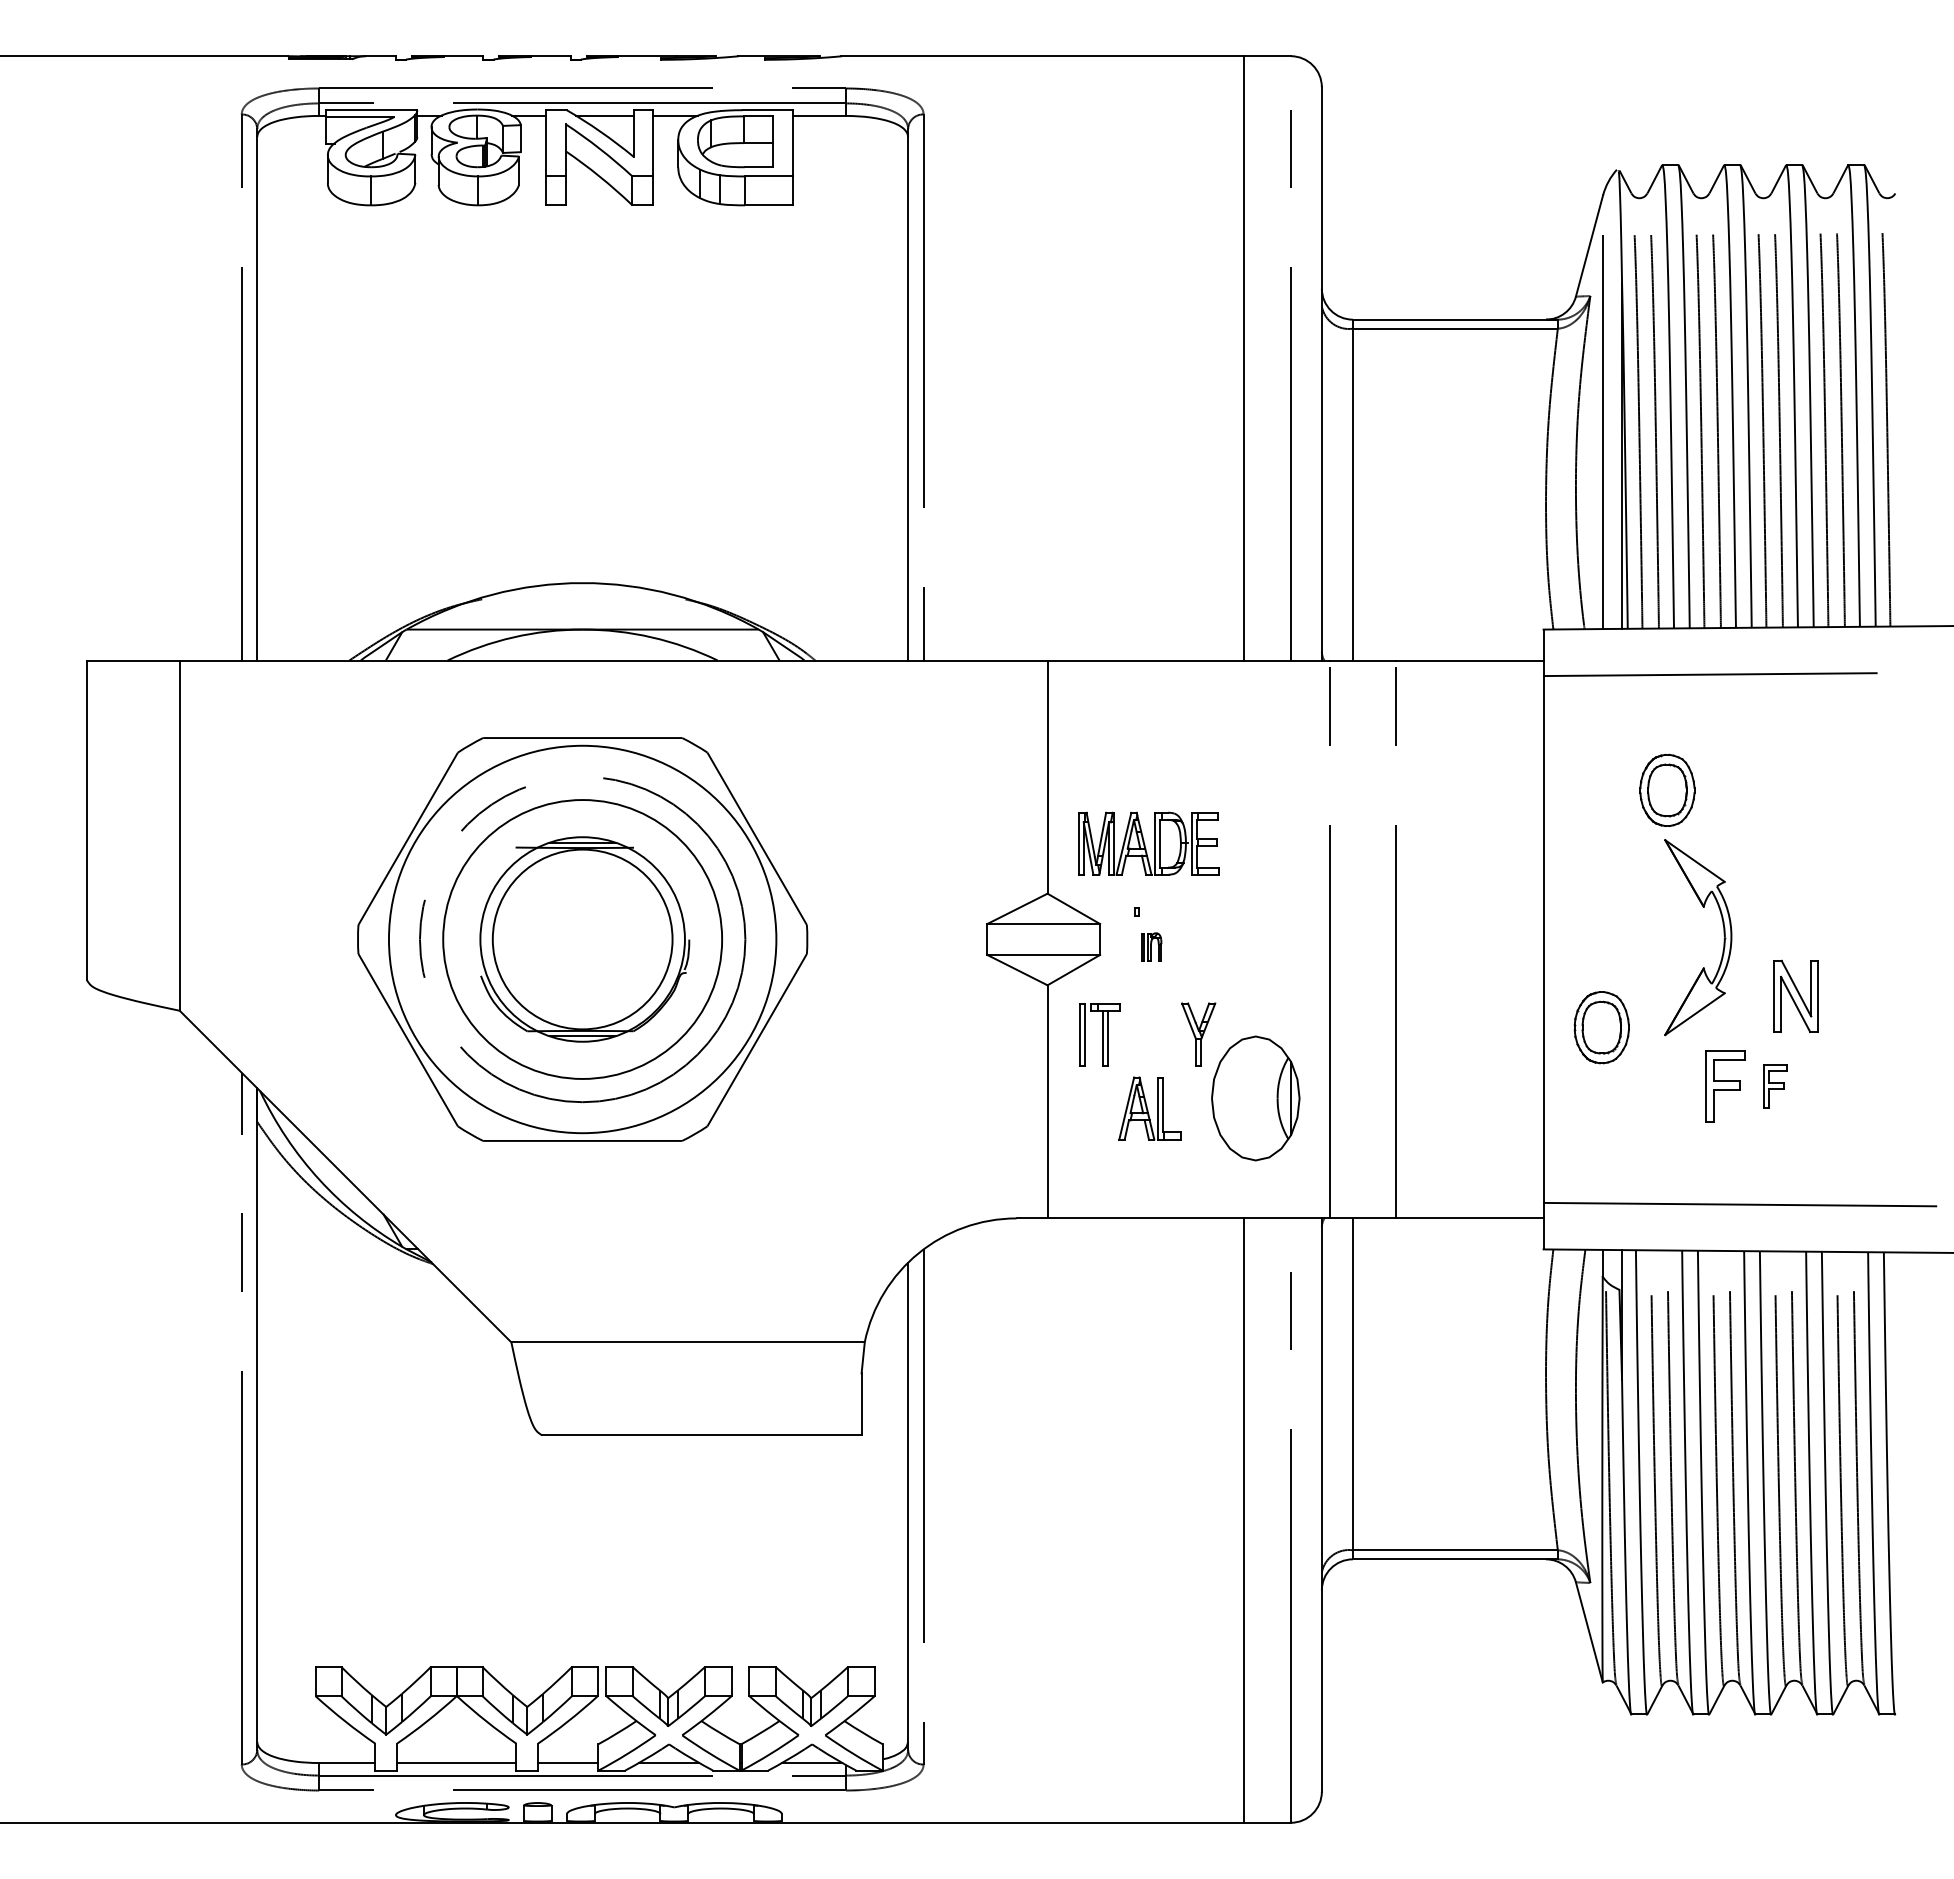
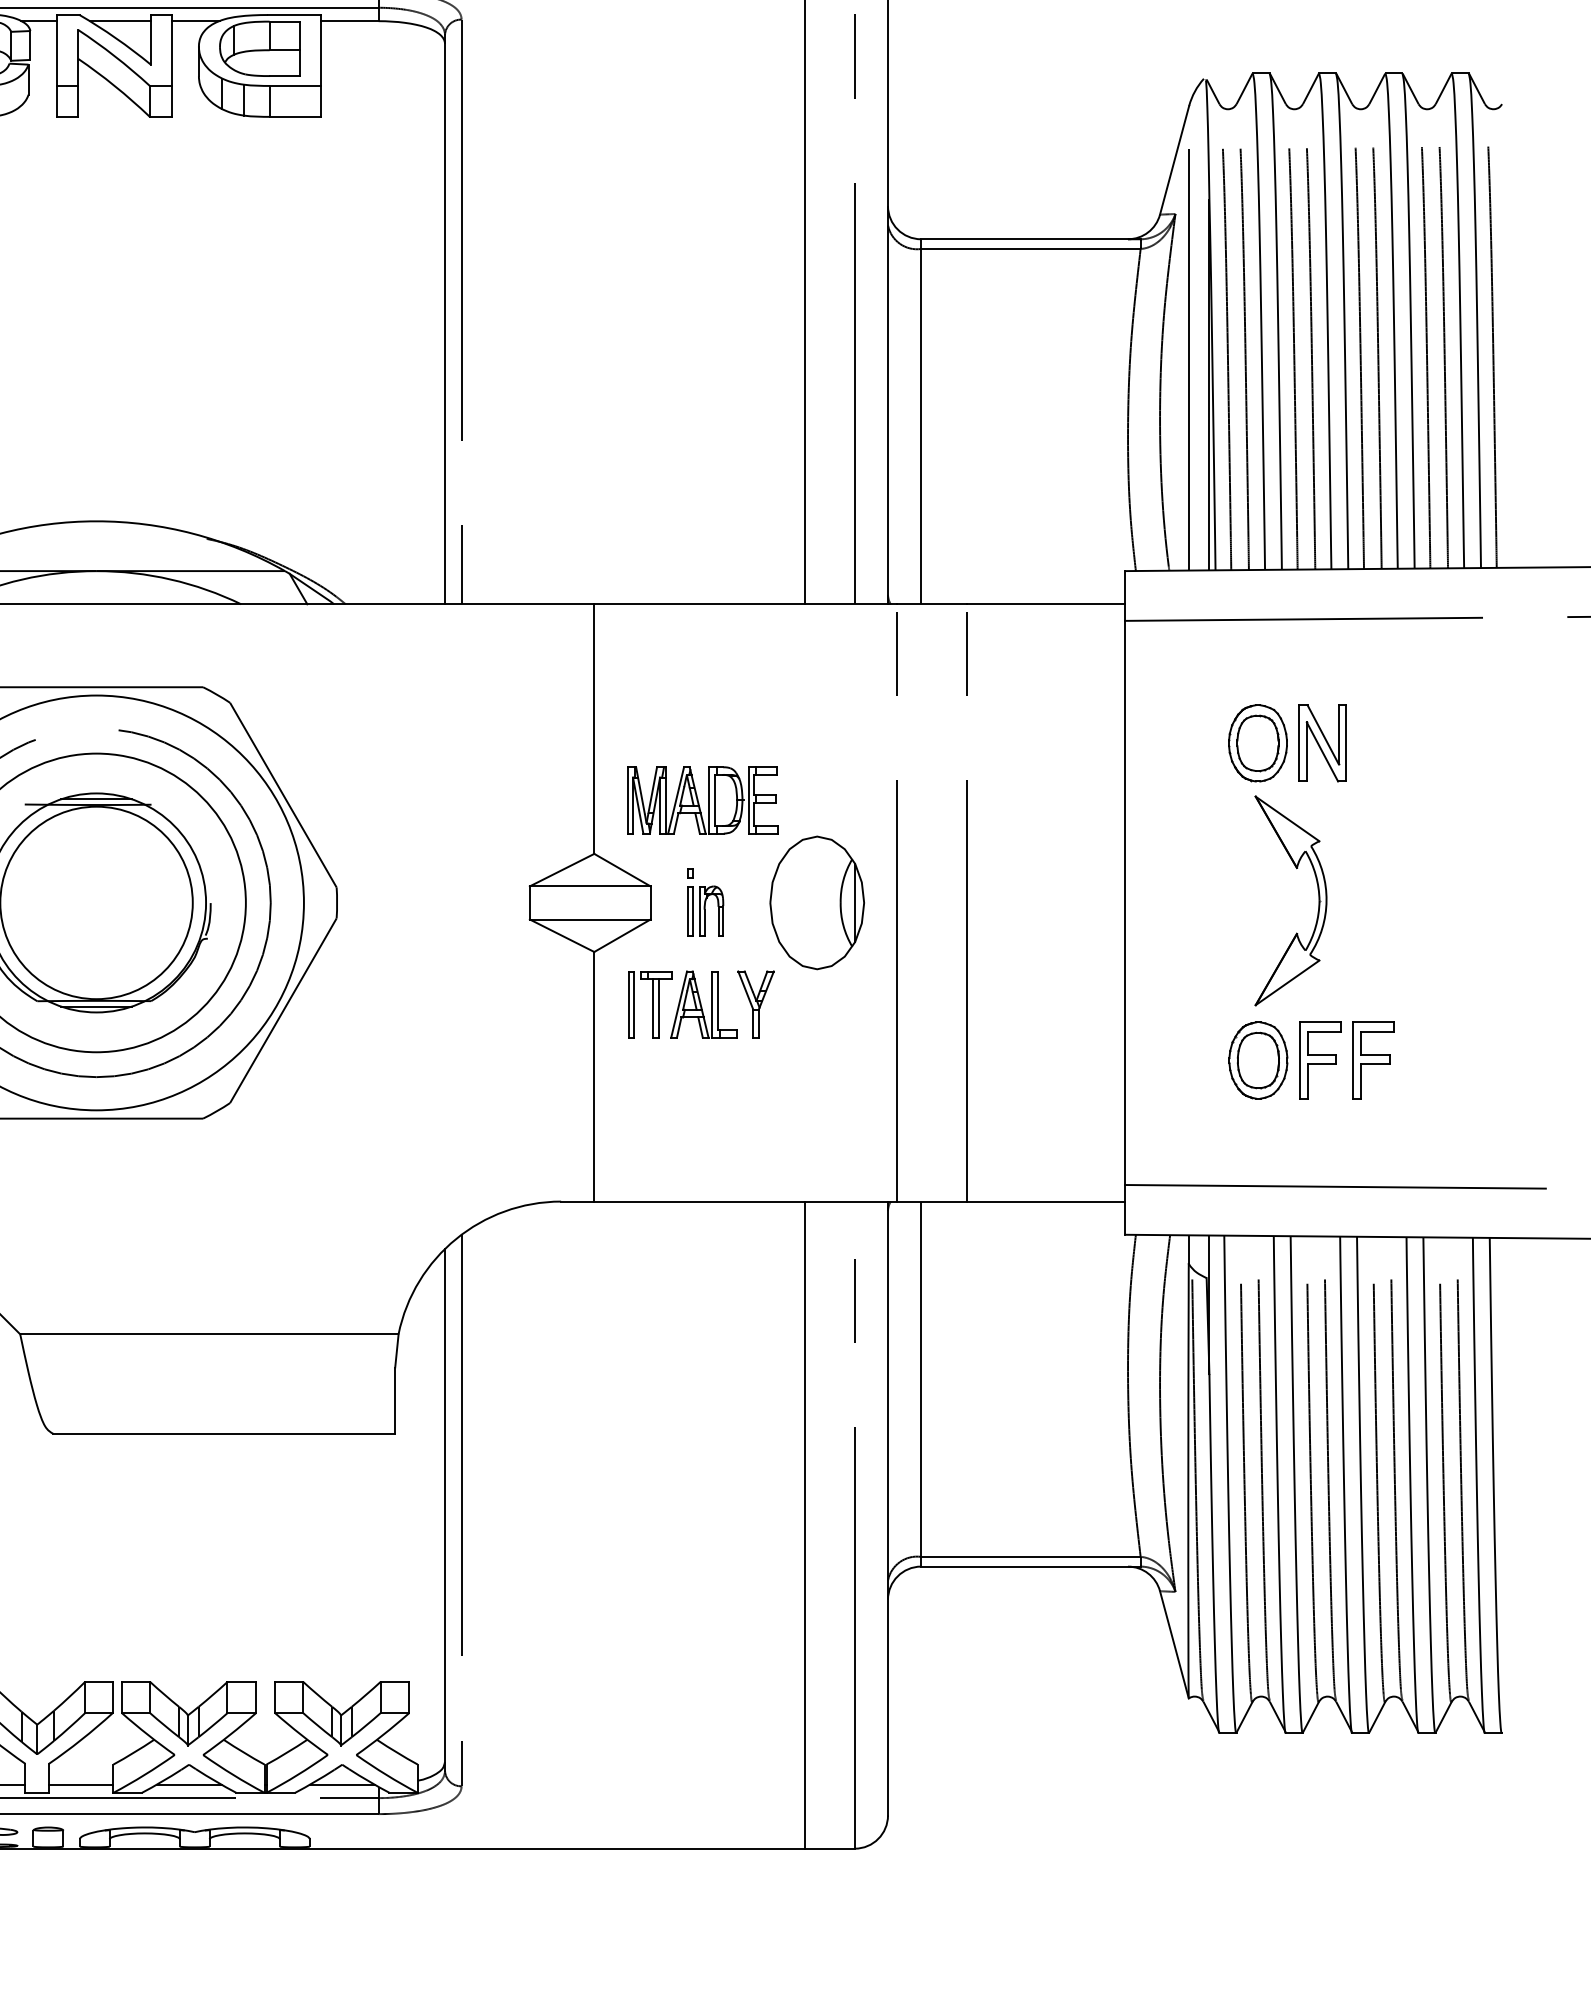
part: (1151, 946) -> (705, 910), size x1.67
part: (1795, 995) -> (1322, 742), moved
part: (1601, 1027) -> (1258, 1060), moved
part: (1775, 1086) -> (1373, 1060), size x1.67
part: (1255, 1098) -> (816, 902), moved
part: (1149, 1108) -> (703, 1004), moved

